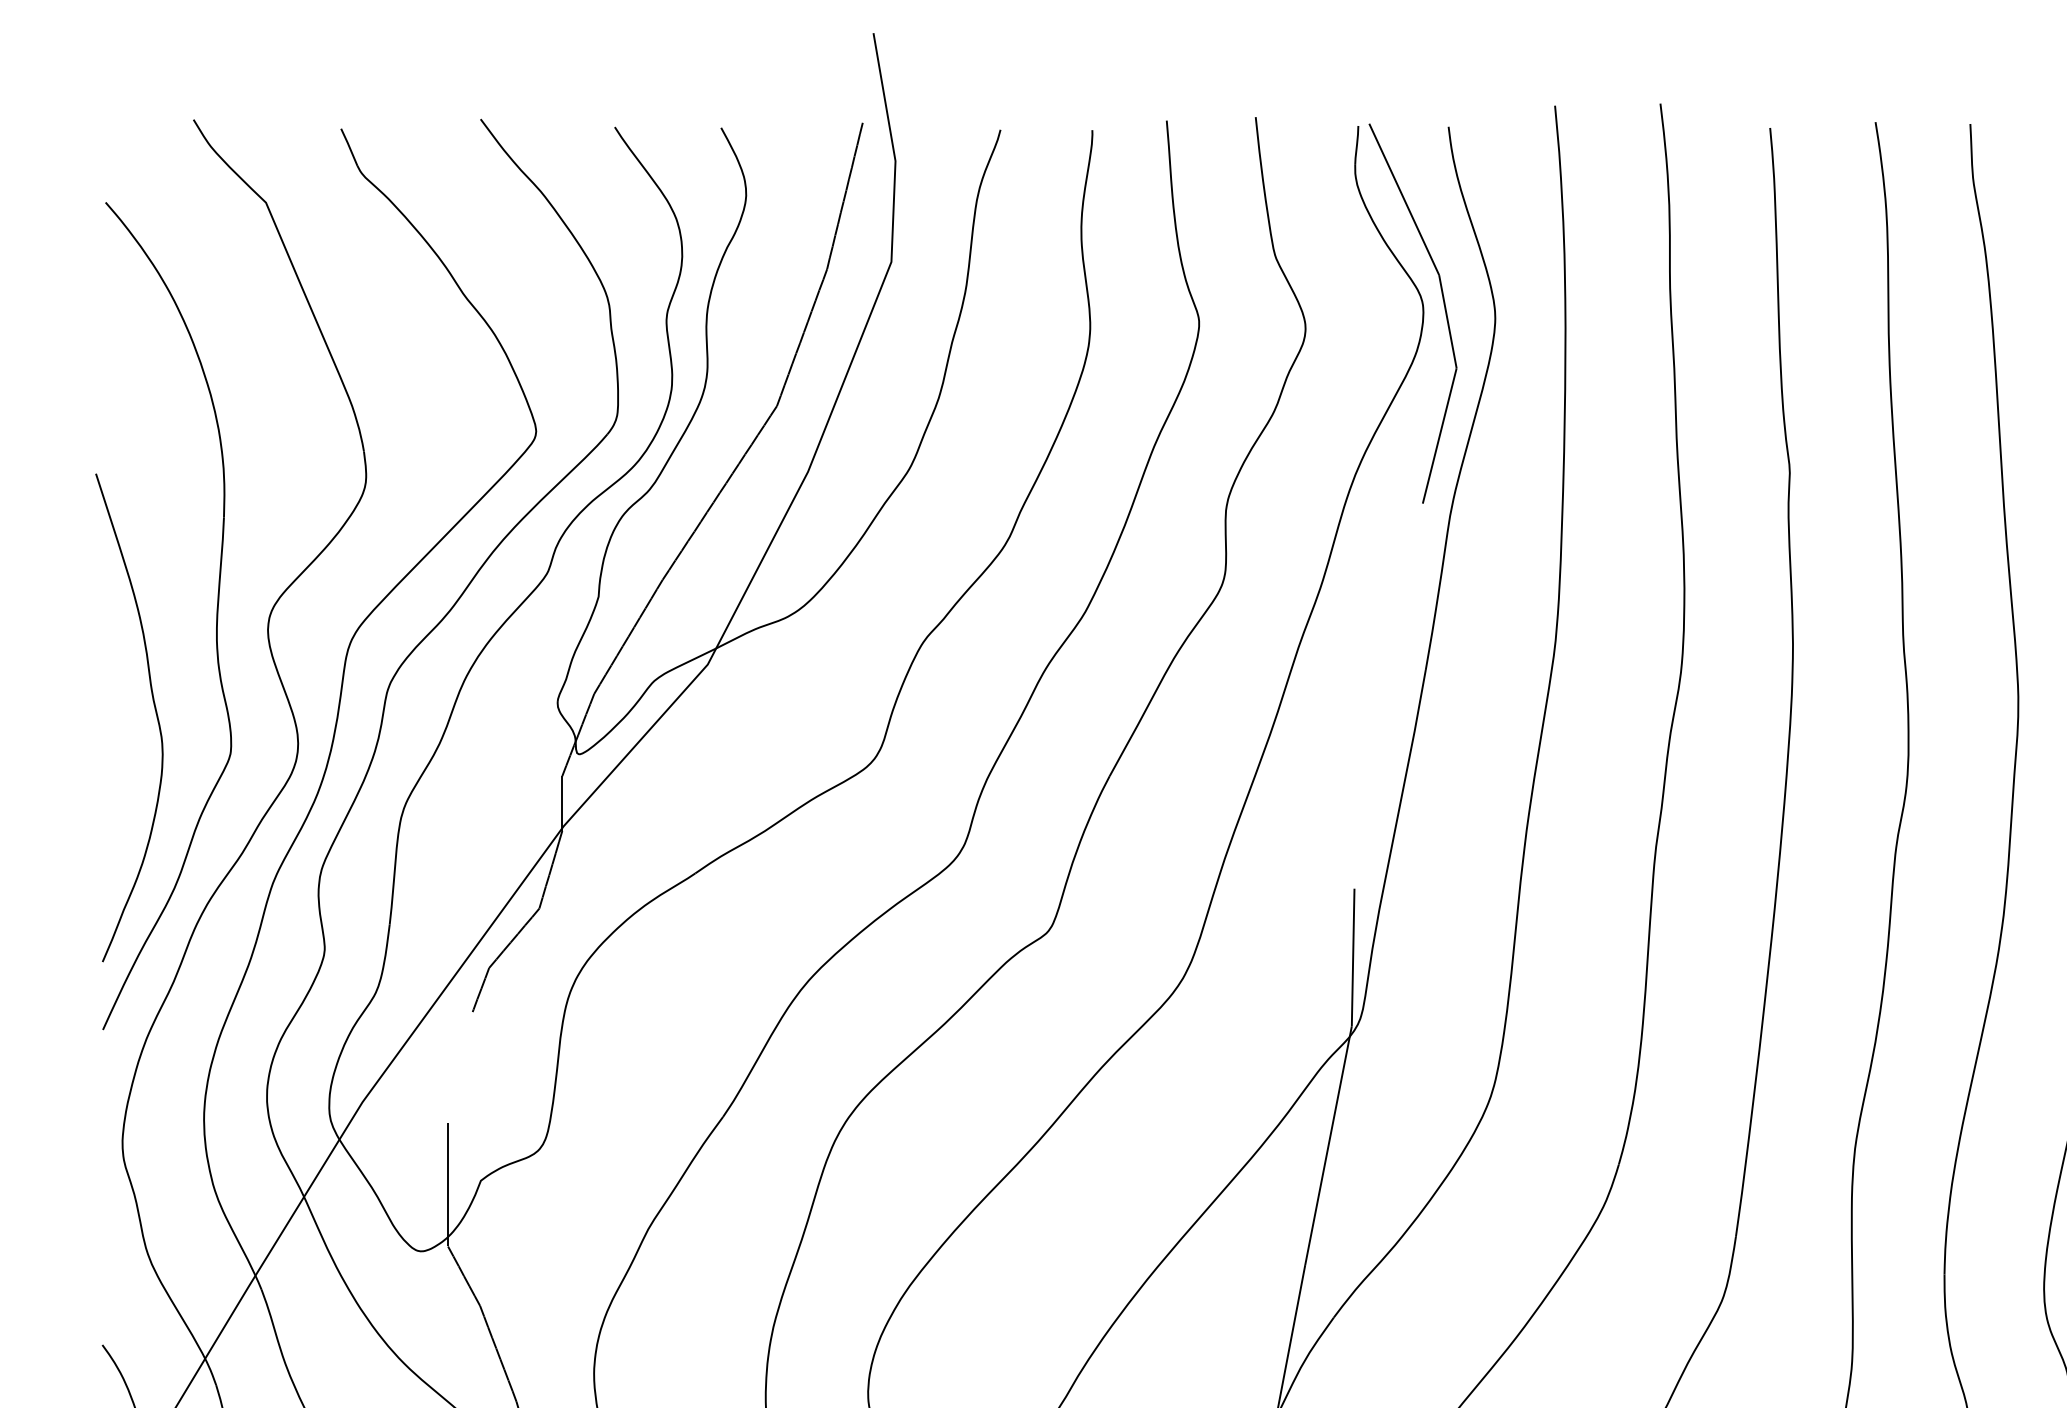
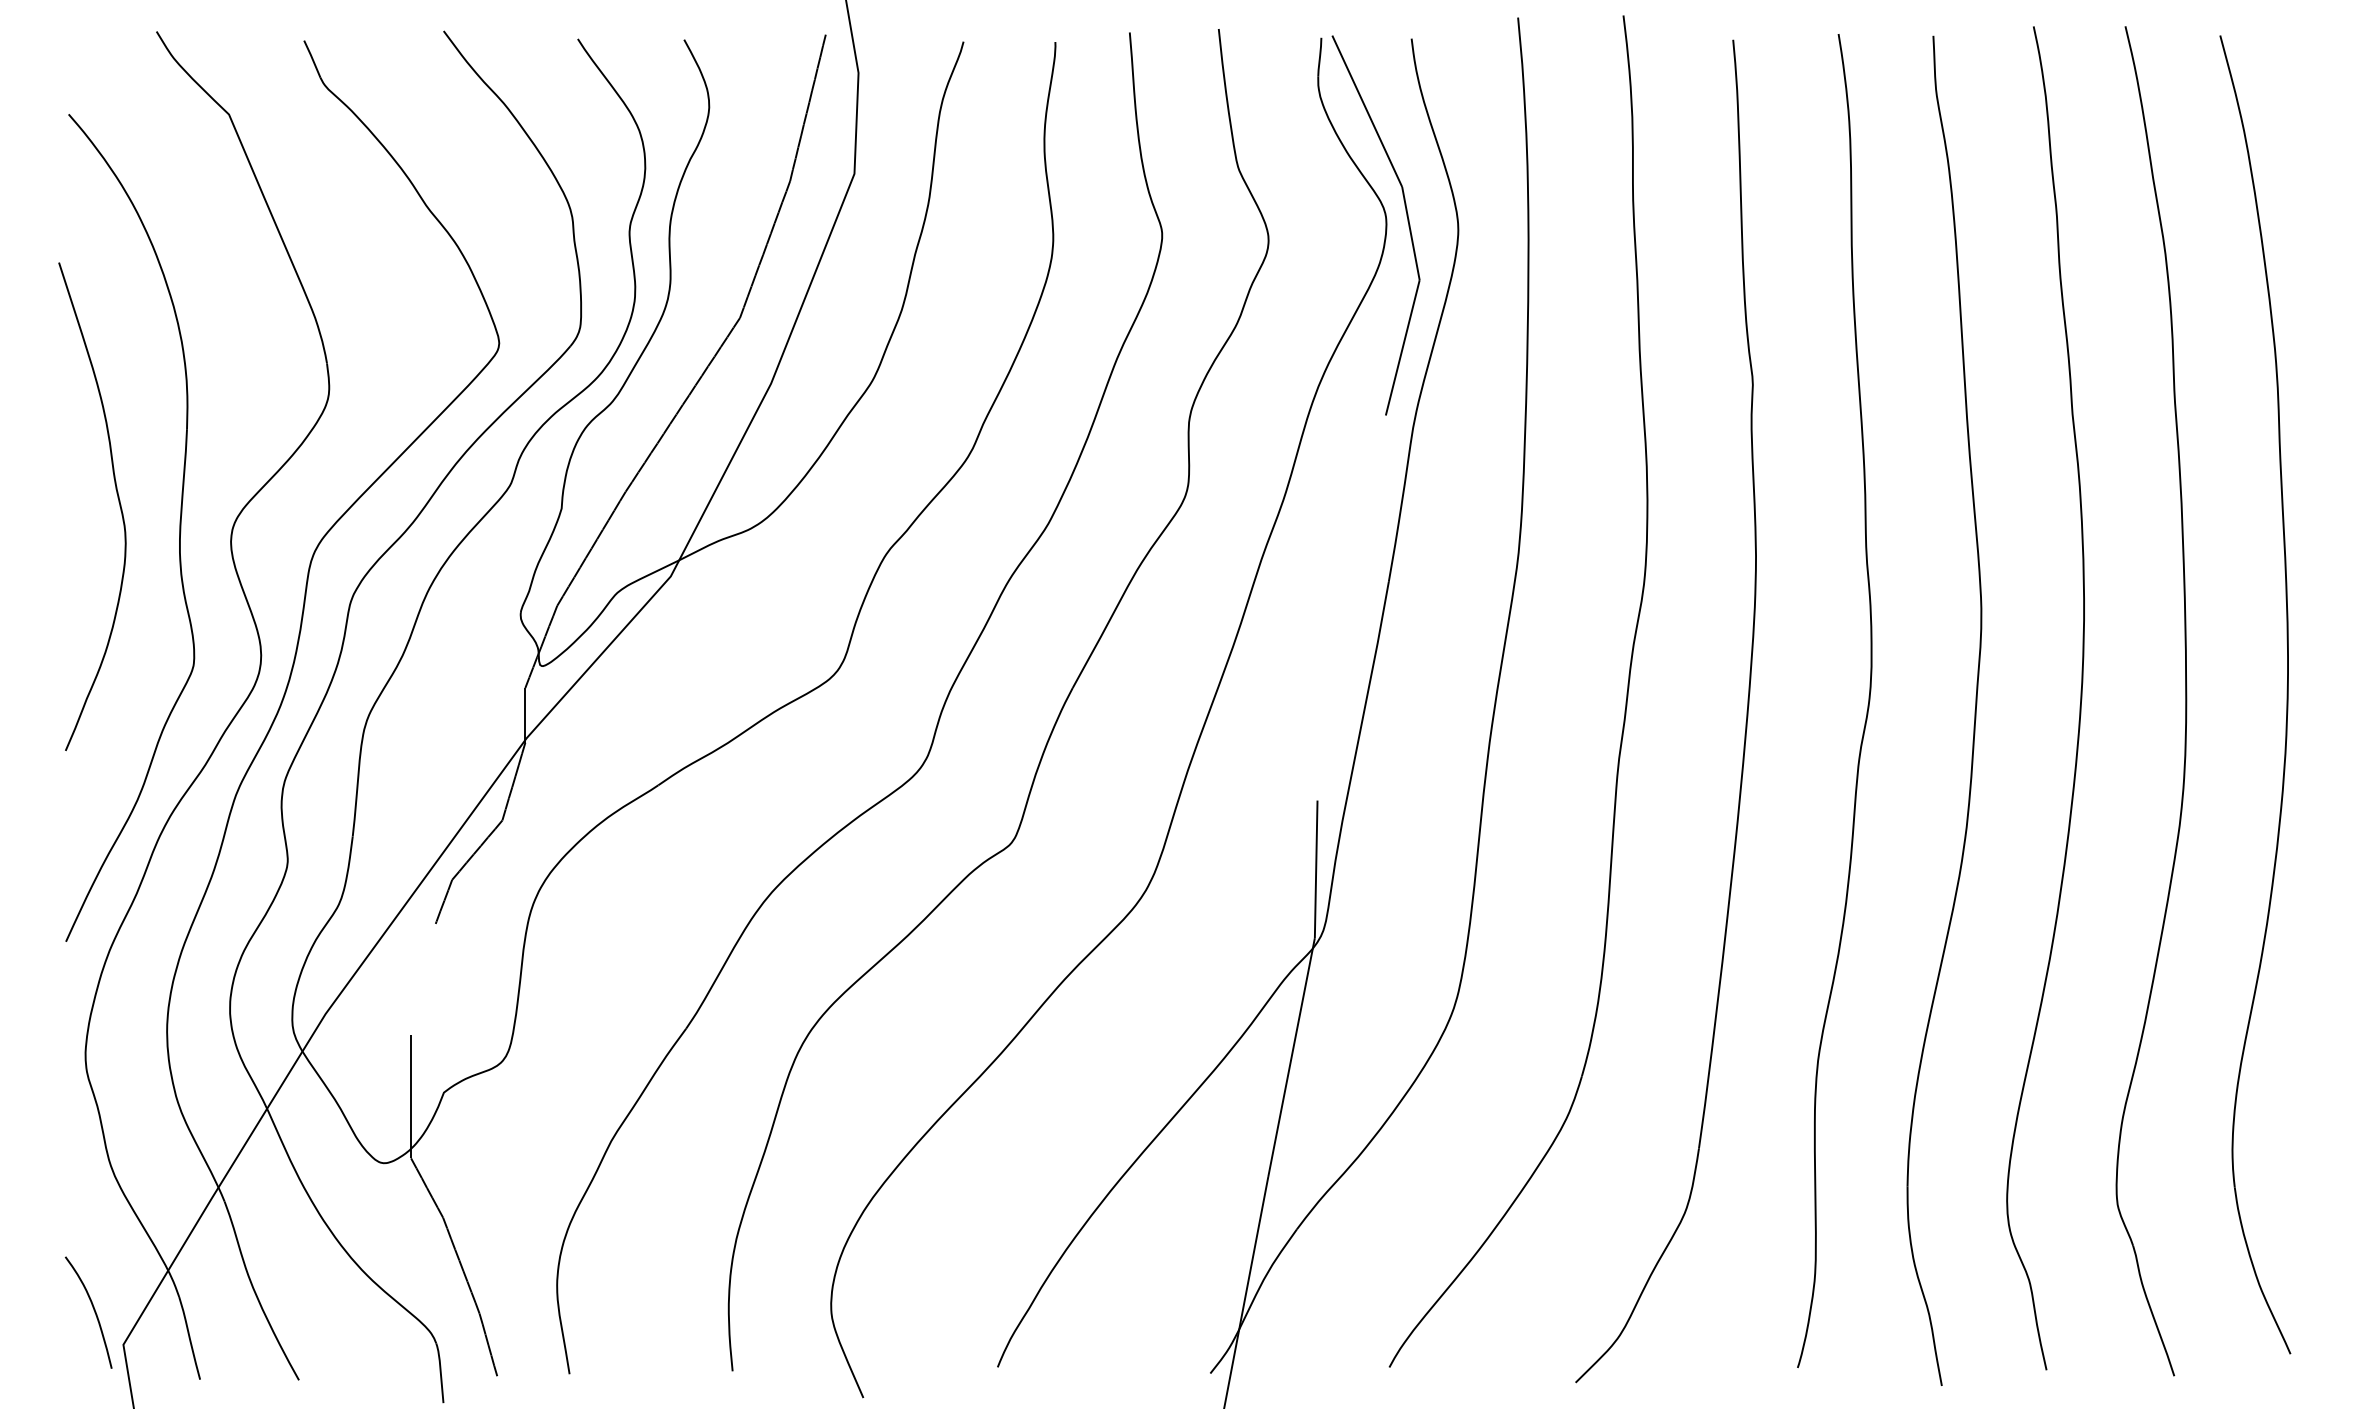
curve: (154, 709) -> (117, 498), moved

